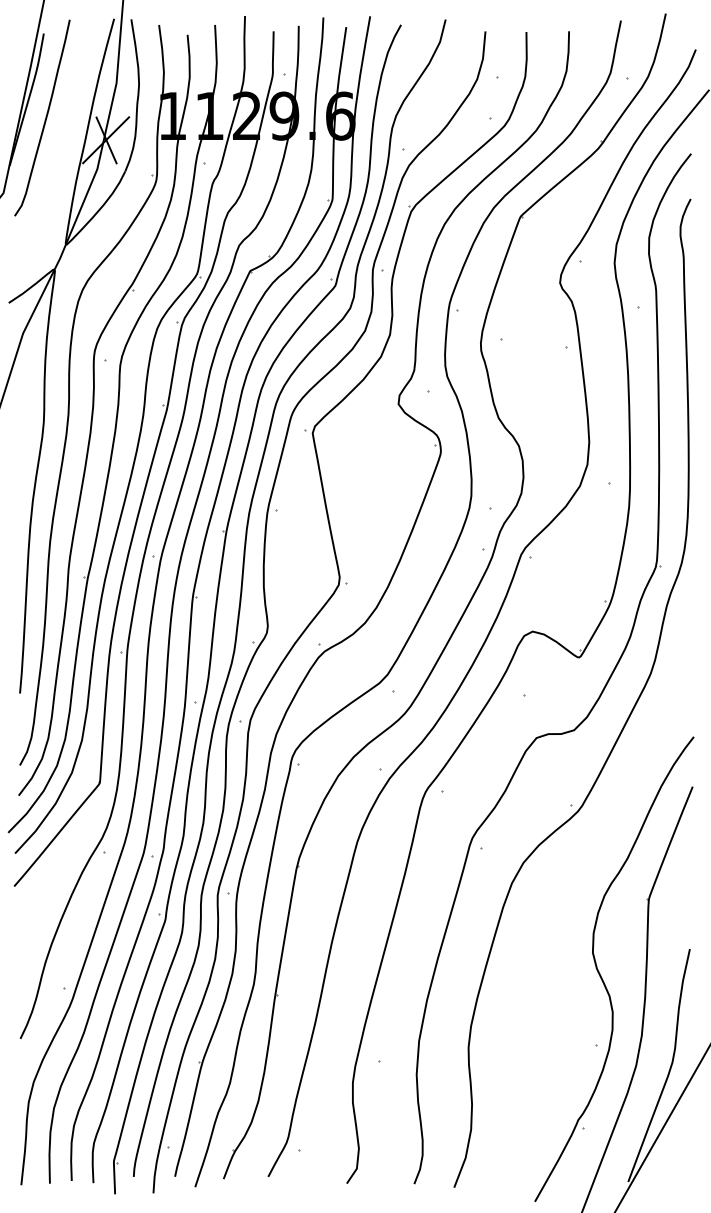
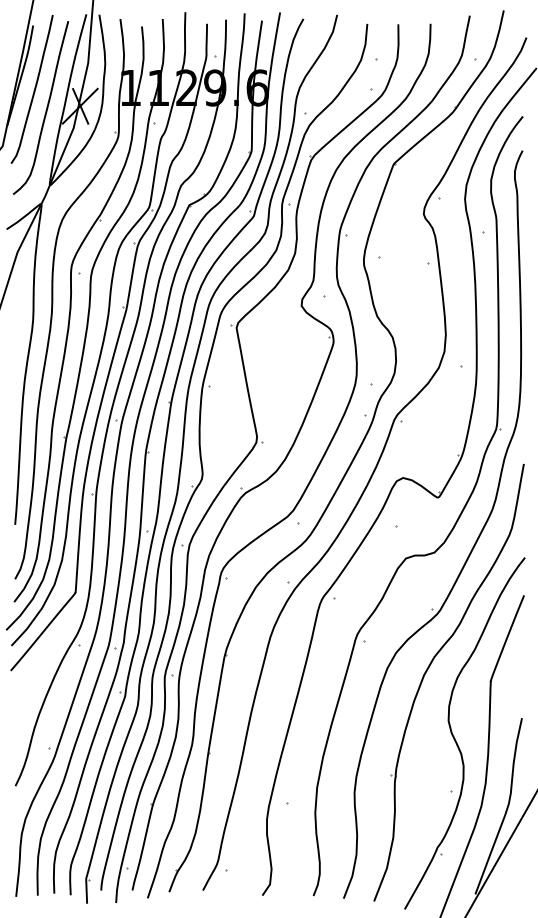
curve: (60, 145) -> (45, 110), added
part: (564, 887) -> (427, 671), added

